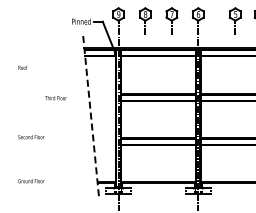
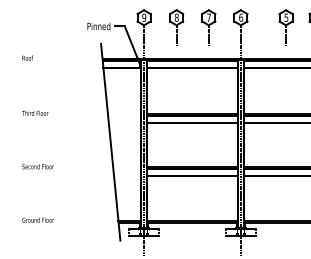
text: (22, 67) -> (27, 57), moved
text: (55, 98) -> (34, 113), moved
line: (91, 117) -> (111, 142), dashed -> solid

